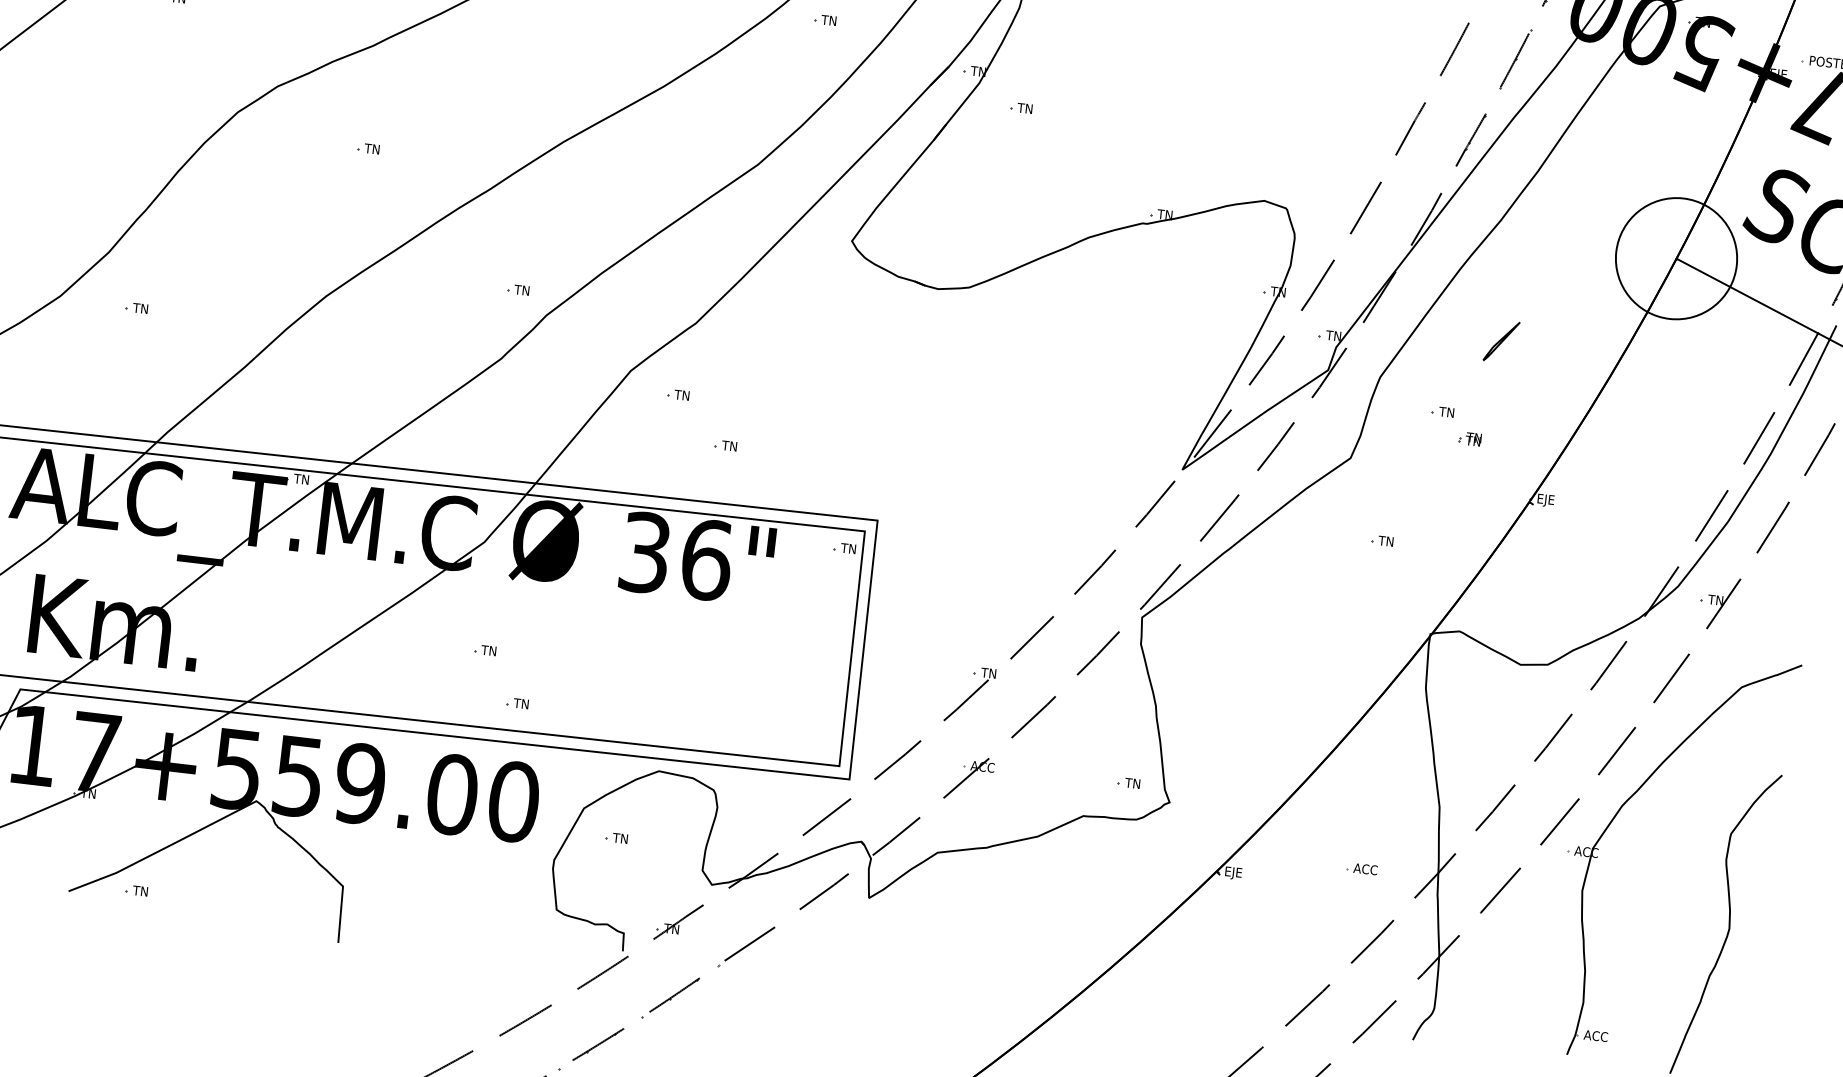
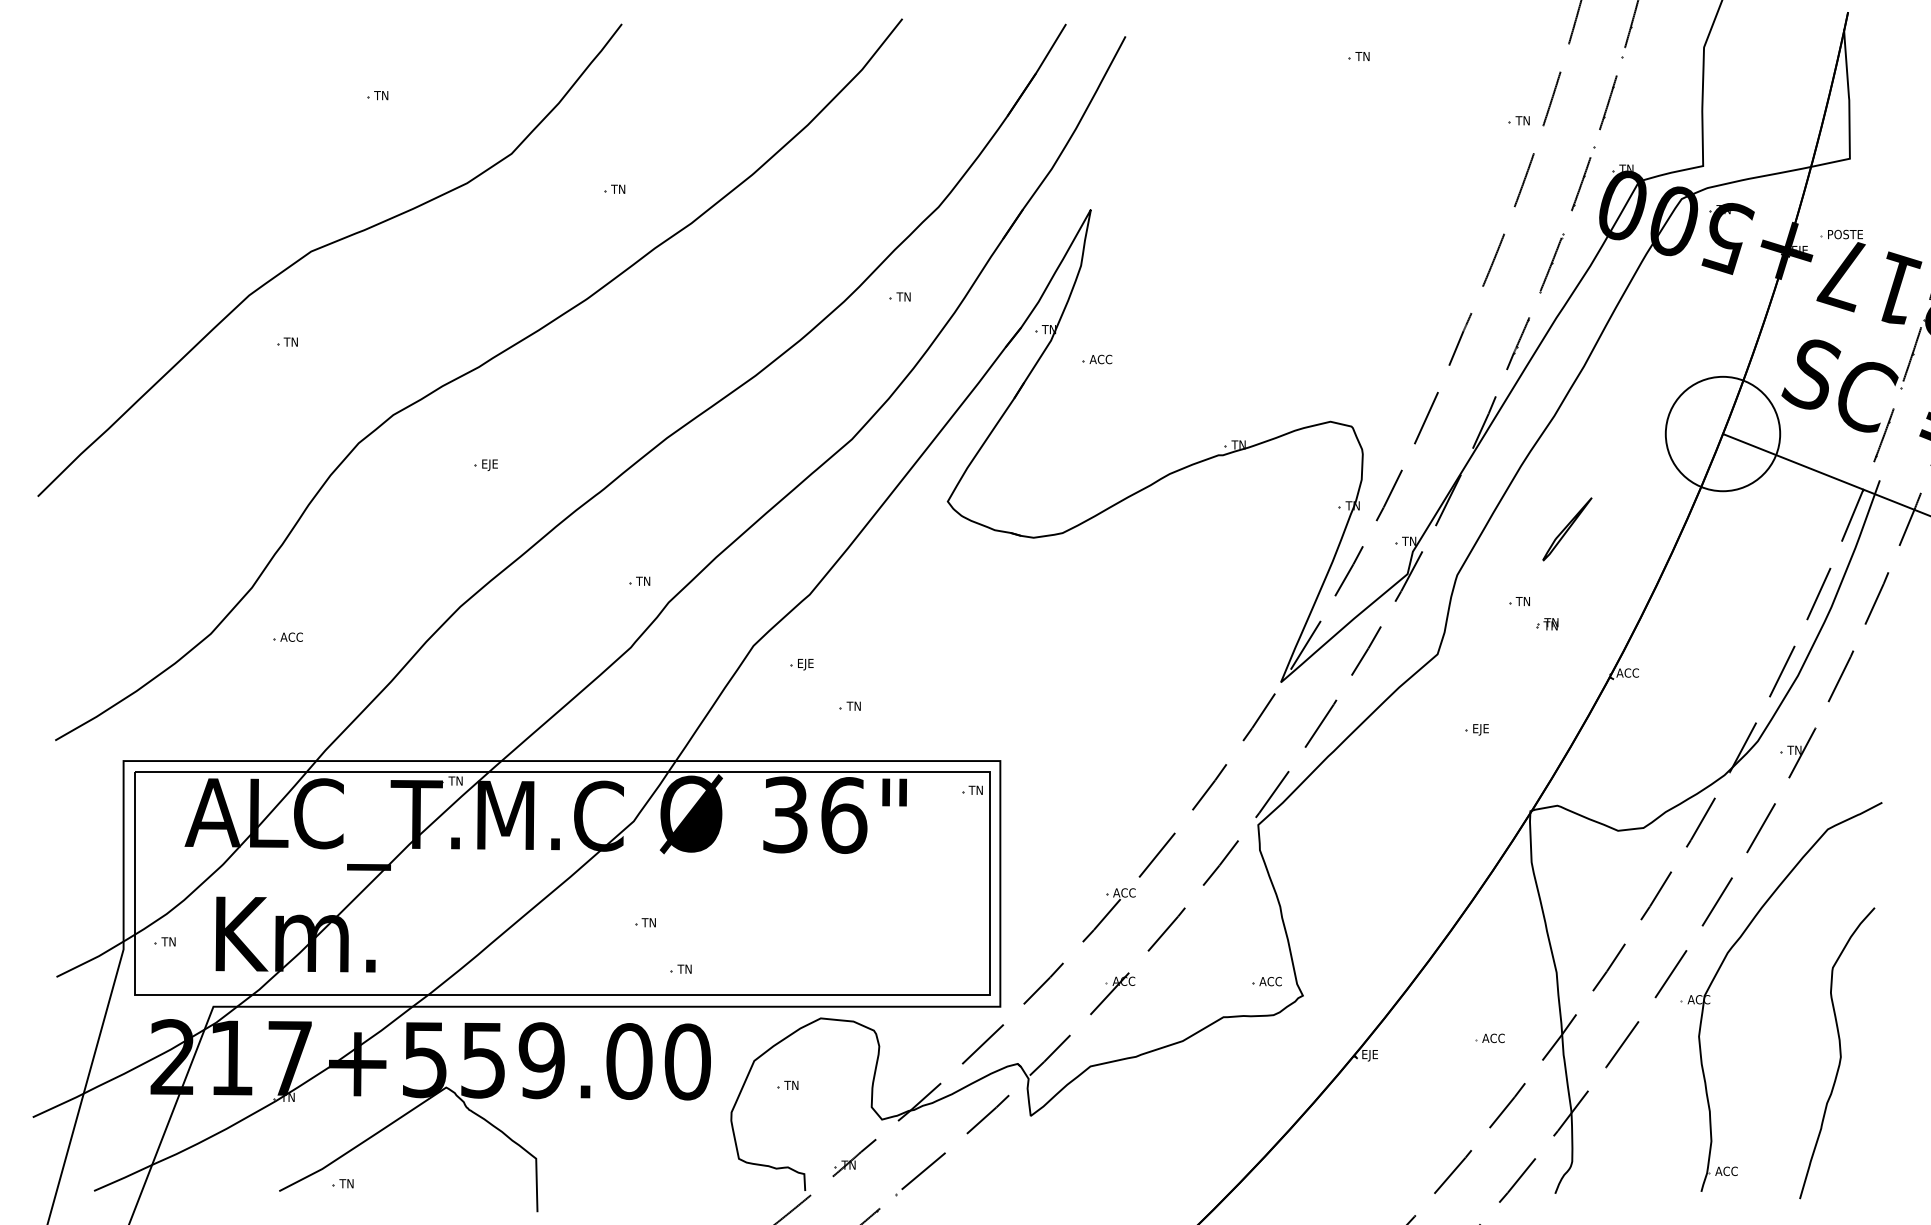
text: (1029, 108) -> (1100, 359), TN -> ACC
text: (373, 149) -> (489, 464), TN -> EJE
text: (144, 308) -> (291, 636), TN -> ACC
part: (1501, 341) -> (1567, 529), size x1.6
text: (682, 396) -> (804, 664), TN -> EJE
text: (1548, 501) -> (1627, 674), EJE -> ACC
text: (1387, 542) -> (1480, 729), TN -> EJE
text: (992, 673) -> (1123, 892), TN -> ACC
text: (1137, 783) -> (1270, 981), TN -> ACC

